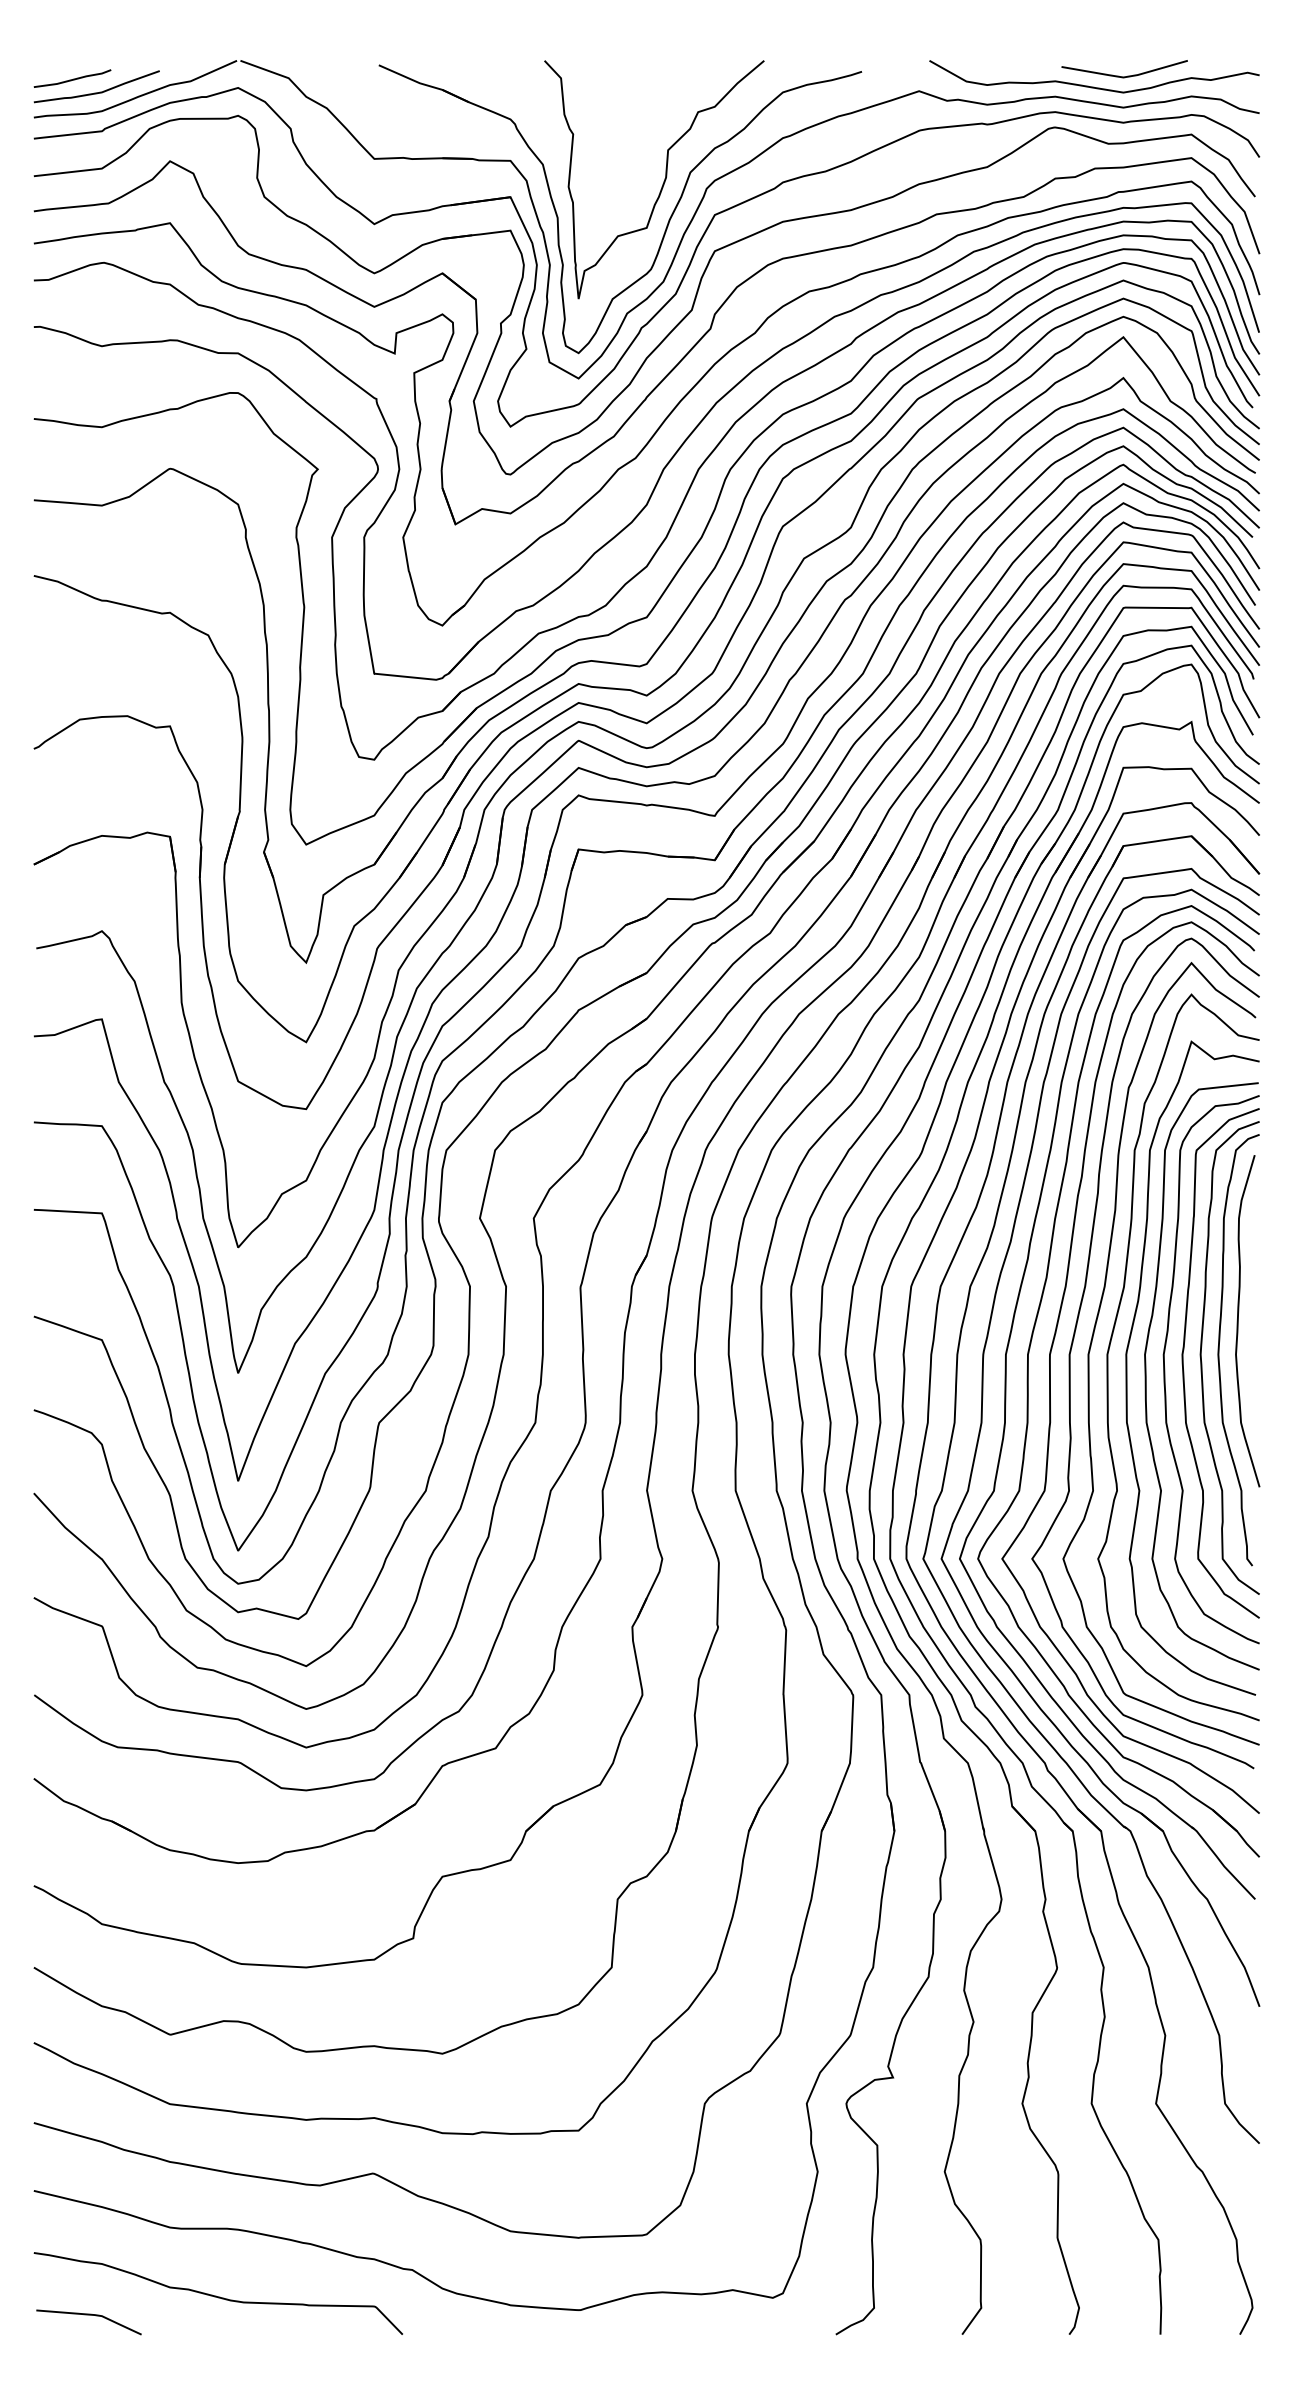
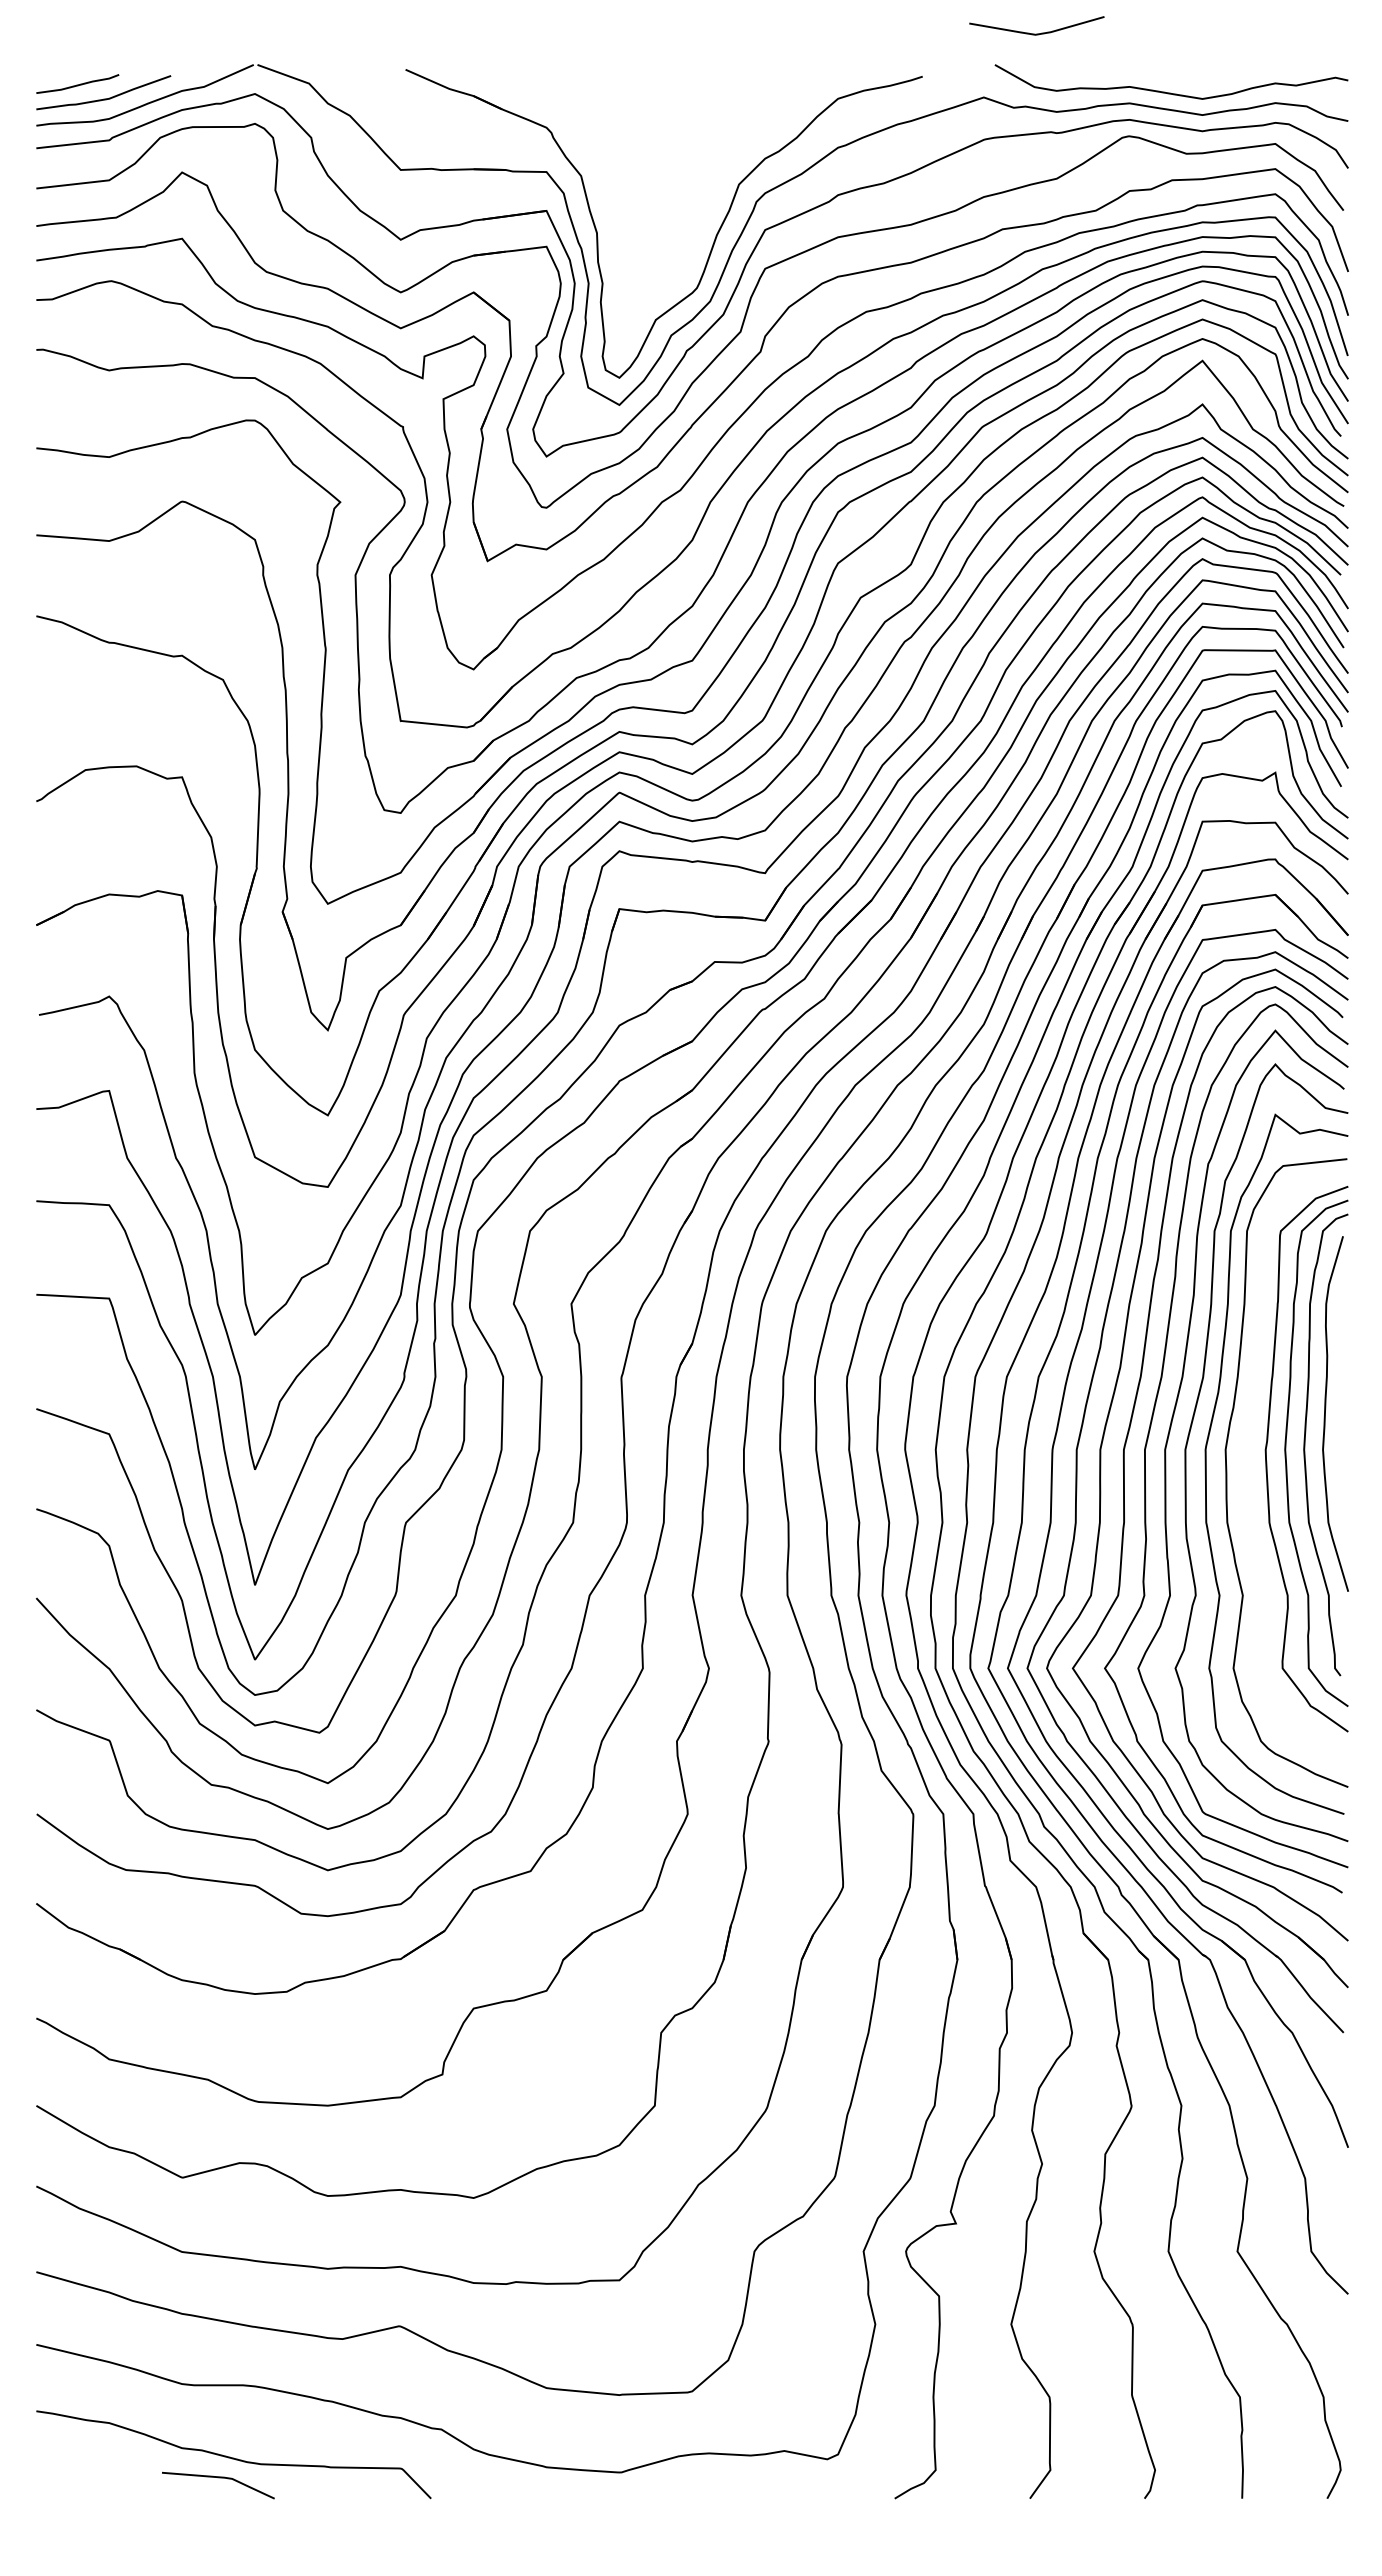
line: (1124, 76) -> (1036, 33), moved
curve: (662, 183) -> (709, 196), removed
curve: (1165, 1369) -> (1247, 1465), removed
line: (89, 2315) -> (218, 2478), moved

